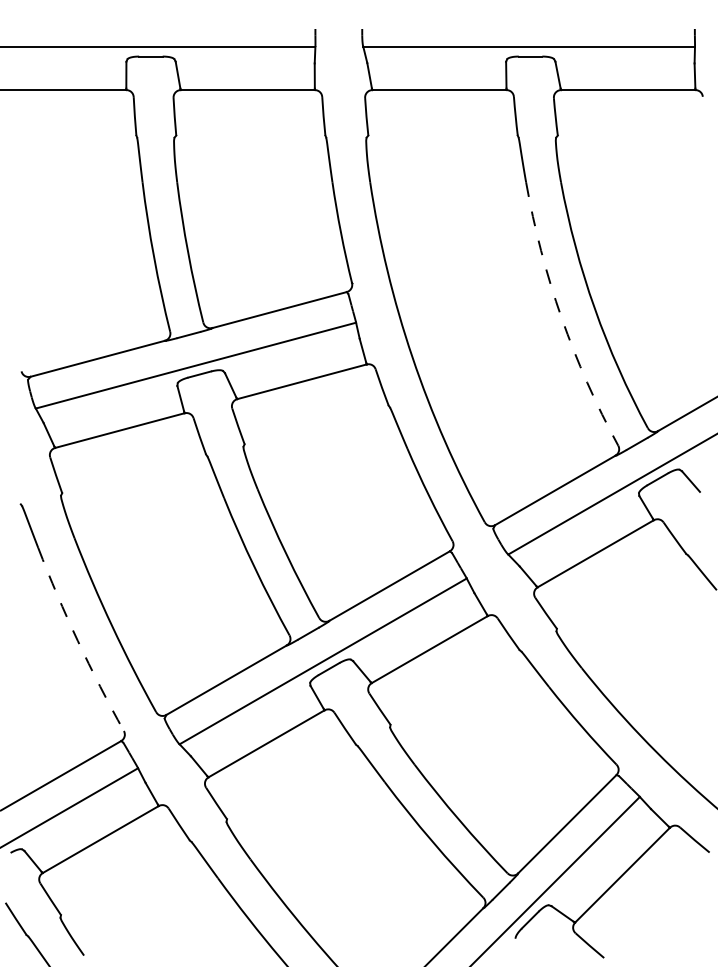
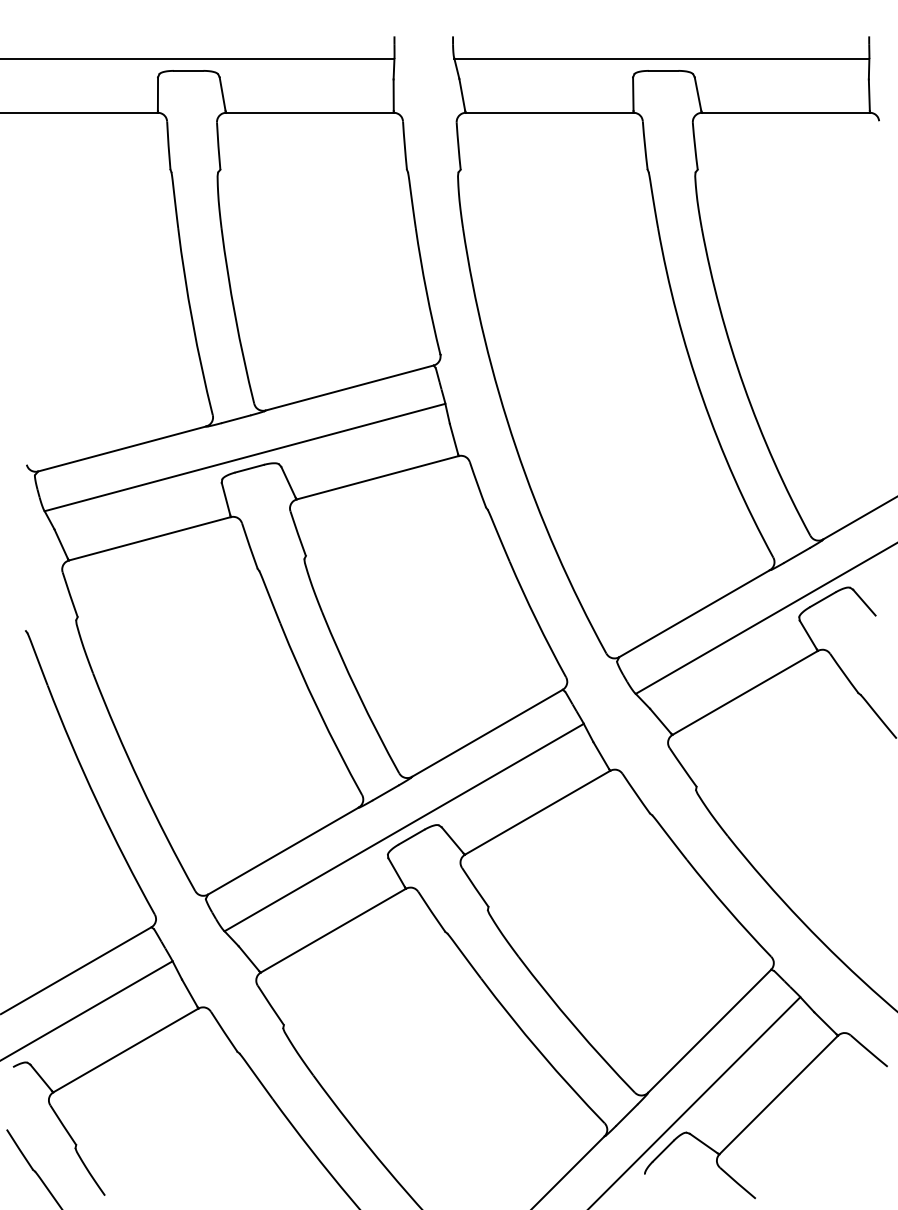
arc: (561, 317) -> (702, 397), dashed -> solid
arc: (77, 640) -> (96, 801), dashed -> solid

